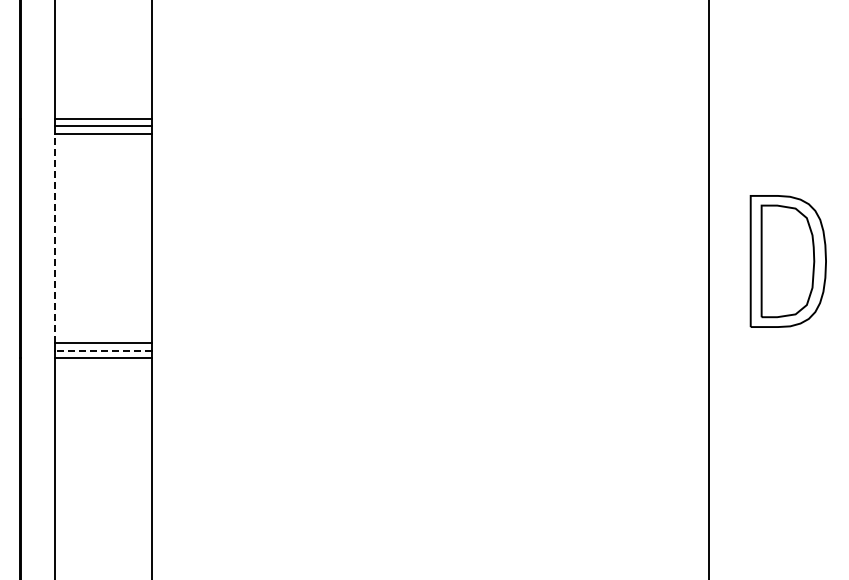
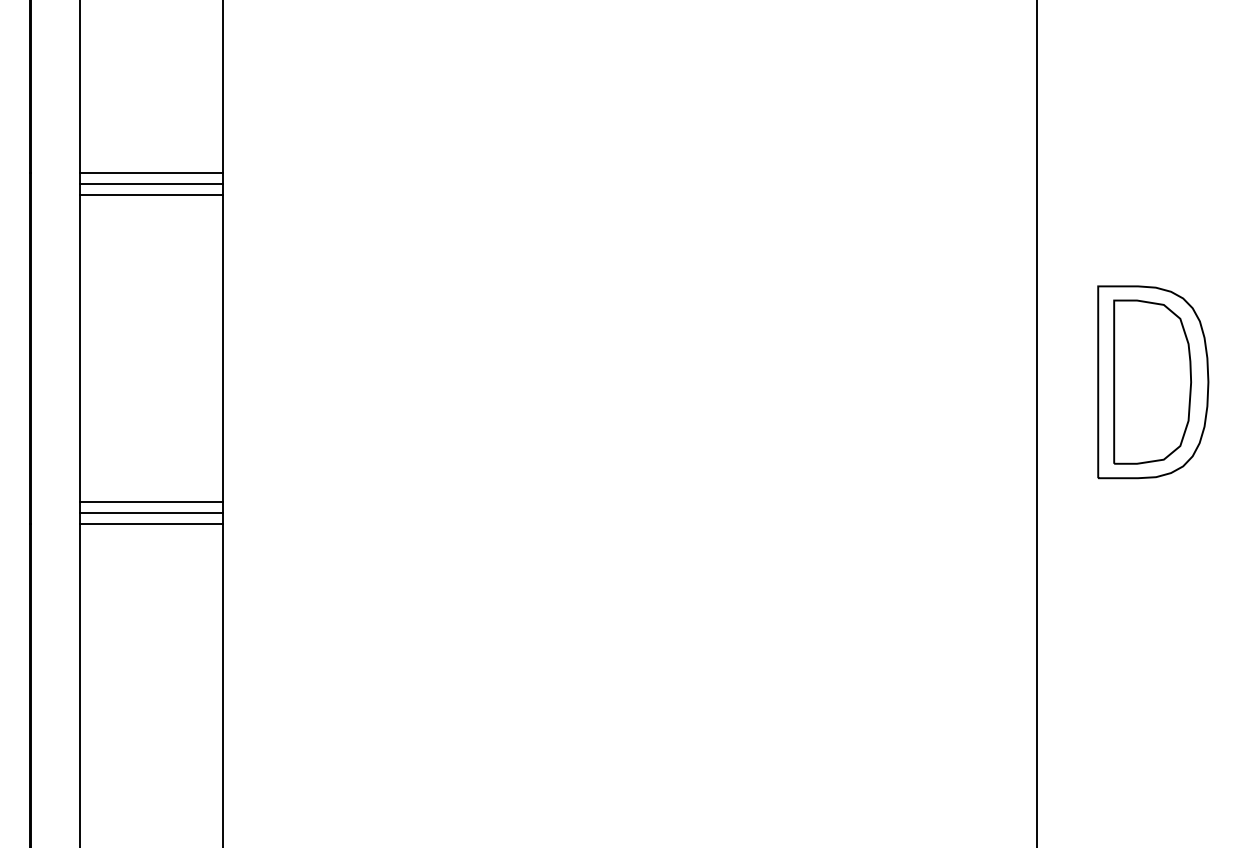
line: (54, 238) -> (79, 348), dashed -> solid
line: (103, 350) -> (151, 512), dashed -> solid

